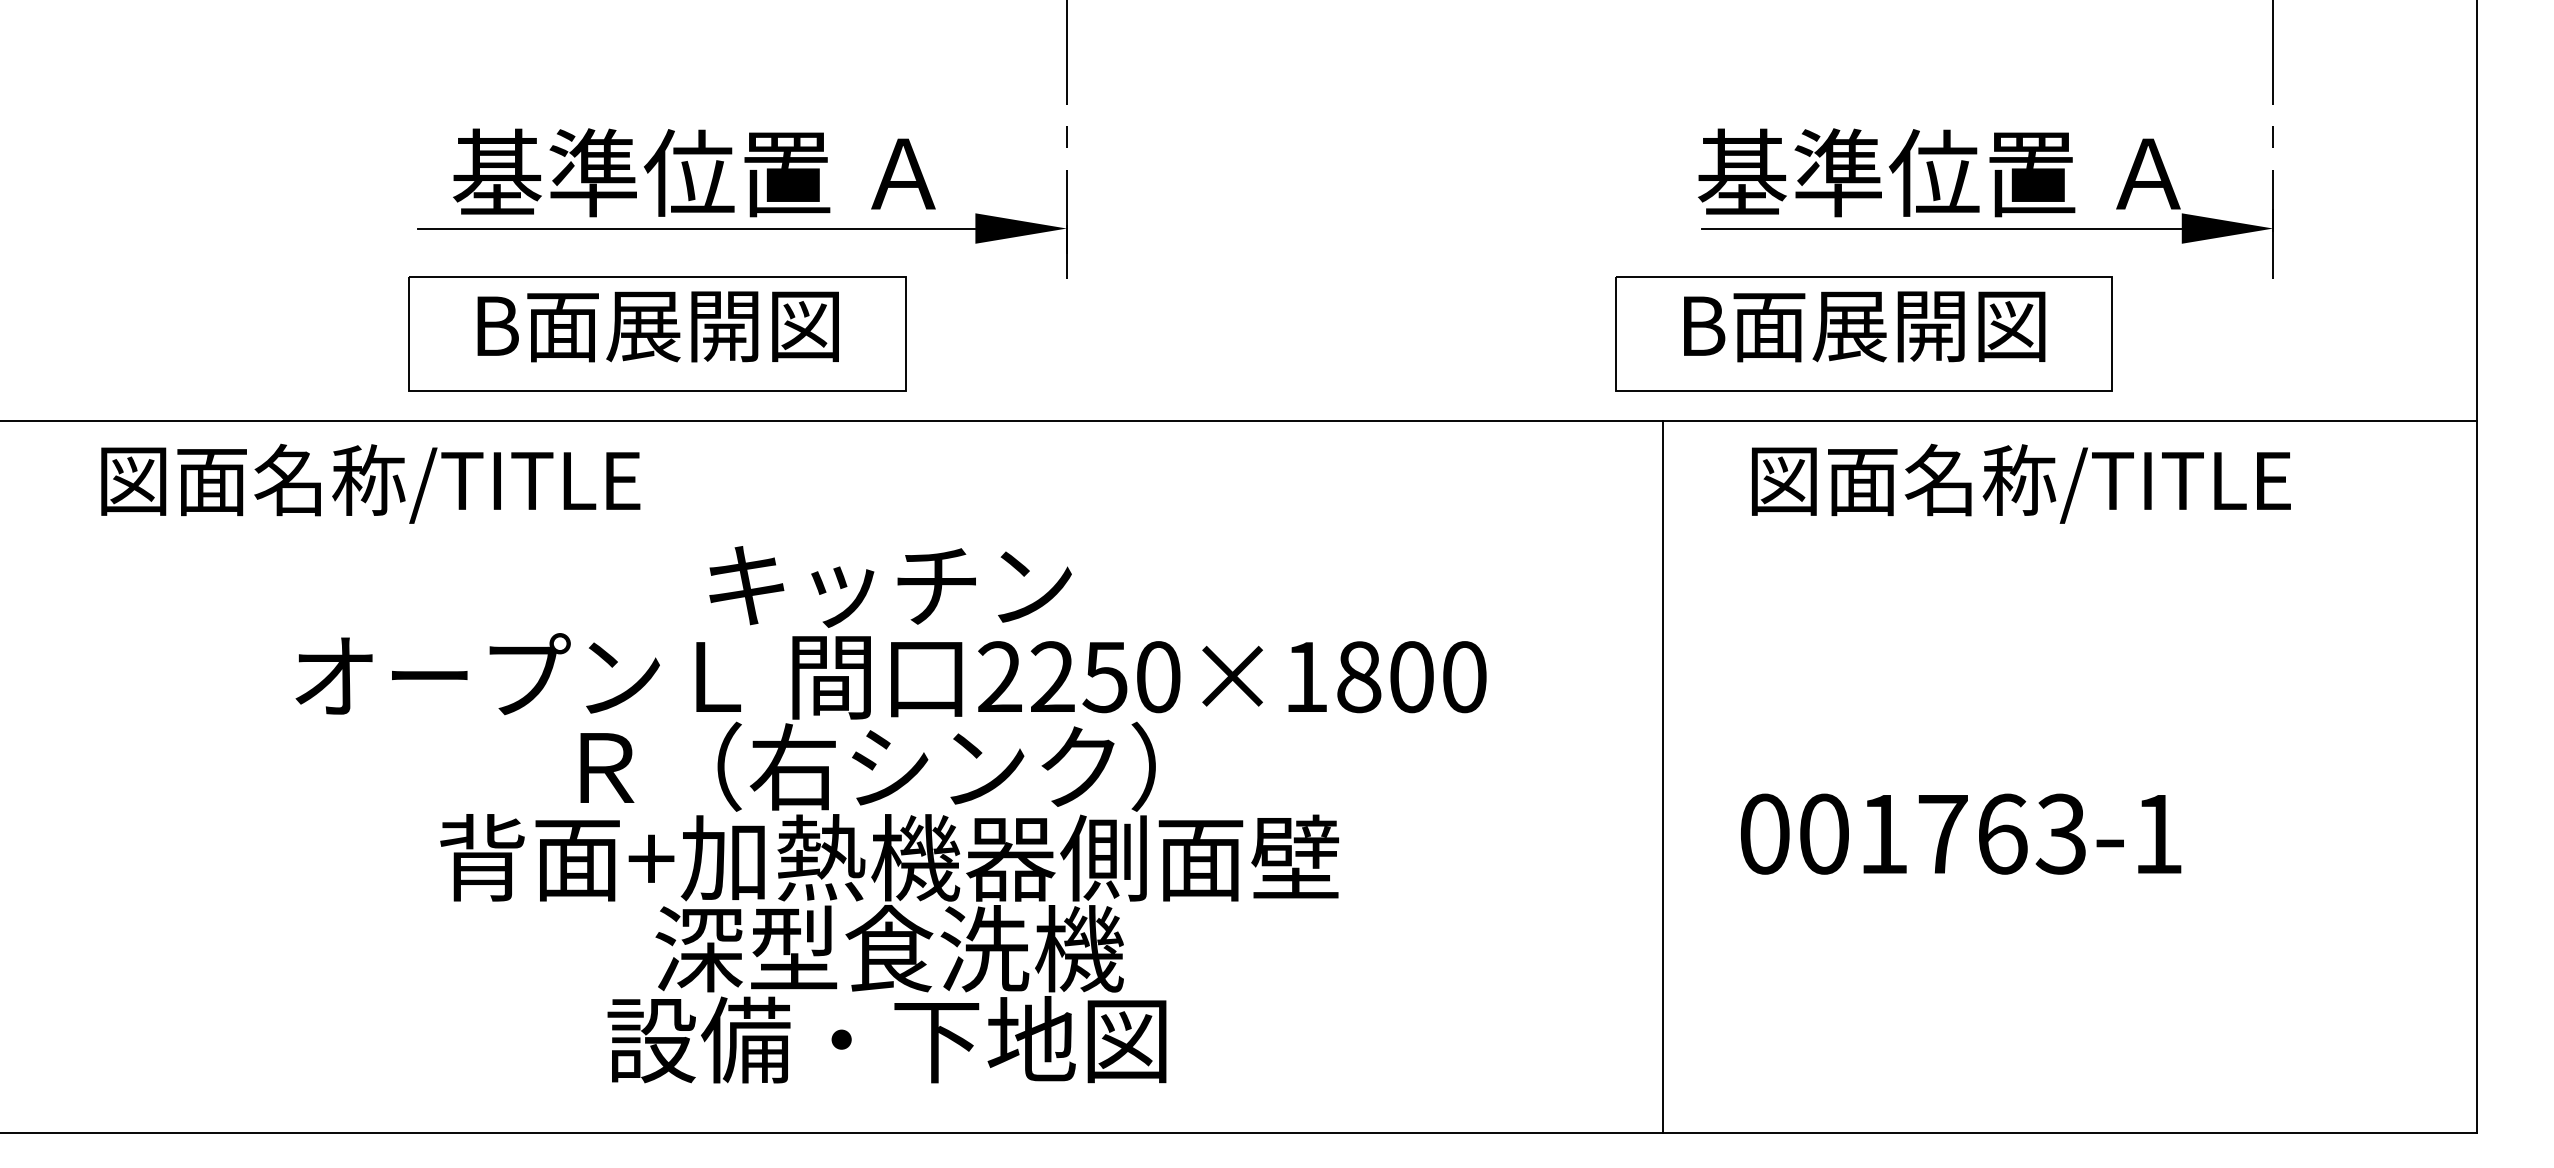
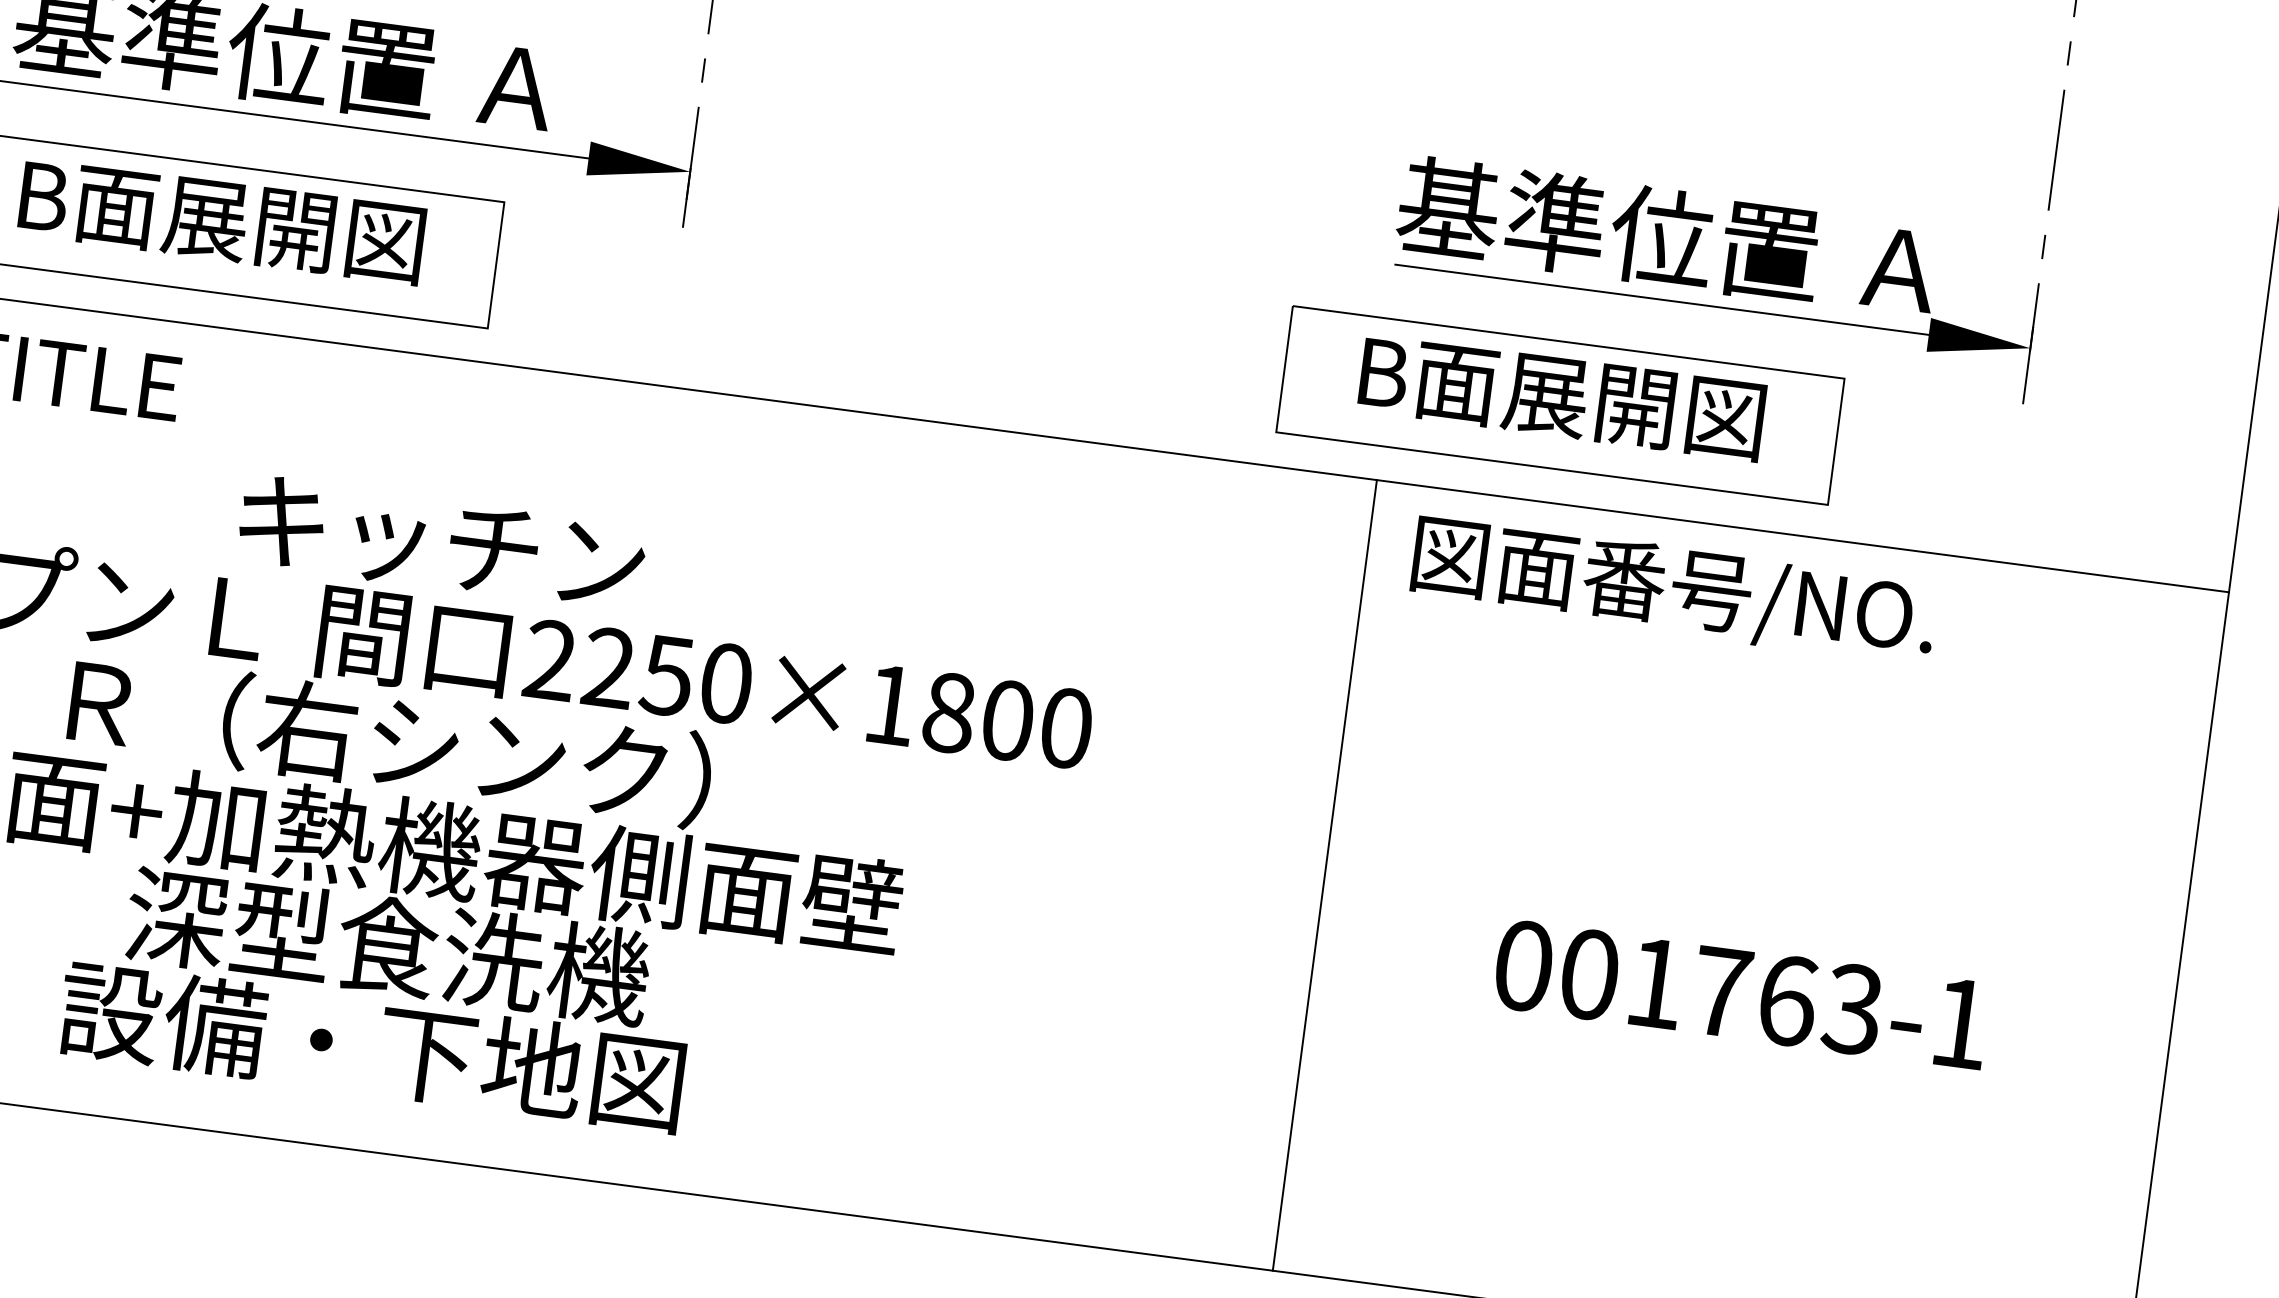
text: (2097, 479) -> (1798, 601), 図面名称/TITLE -> 図面番号/NO.
line: (1663, 777) -> (1324, 875), moved
text: (1961, 833) -> (1742, 994), moved

